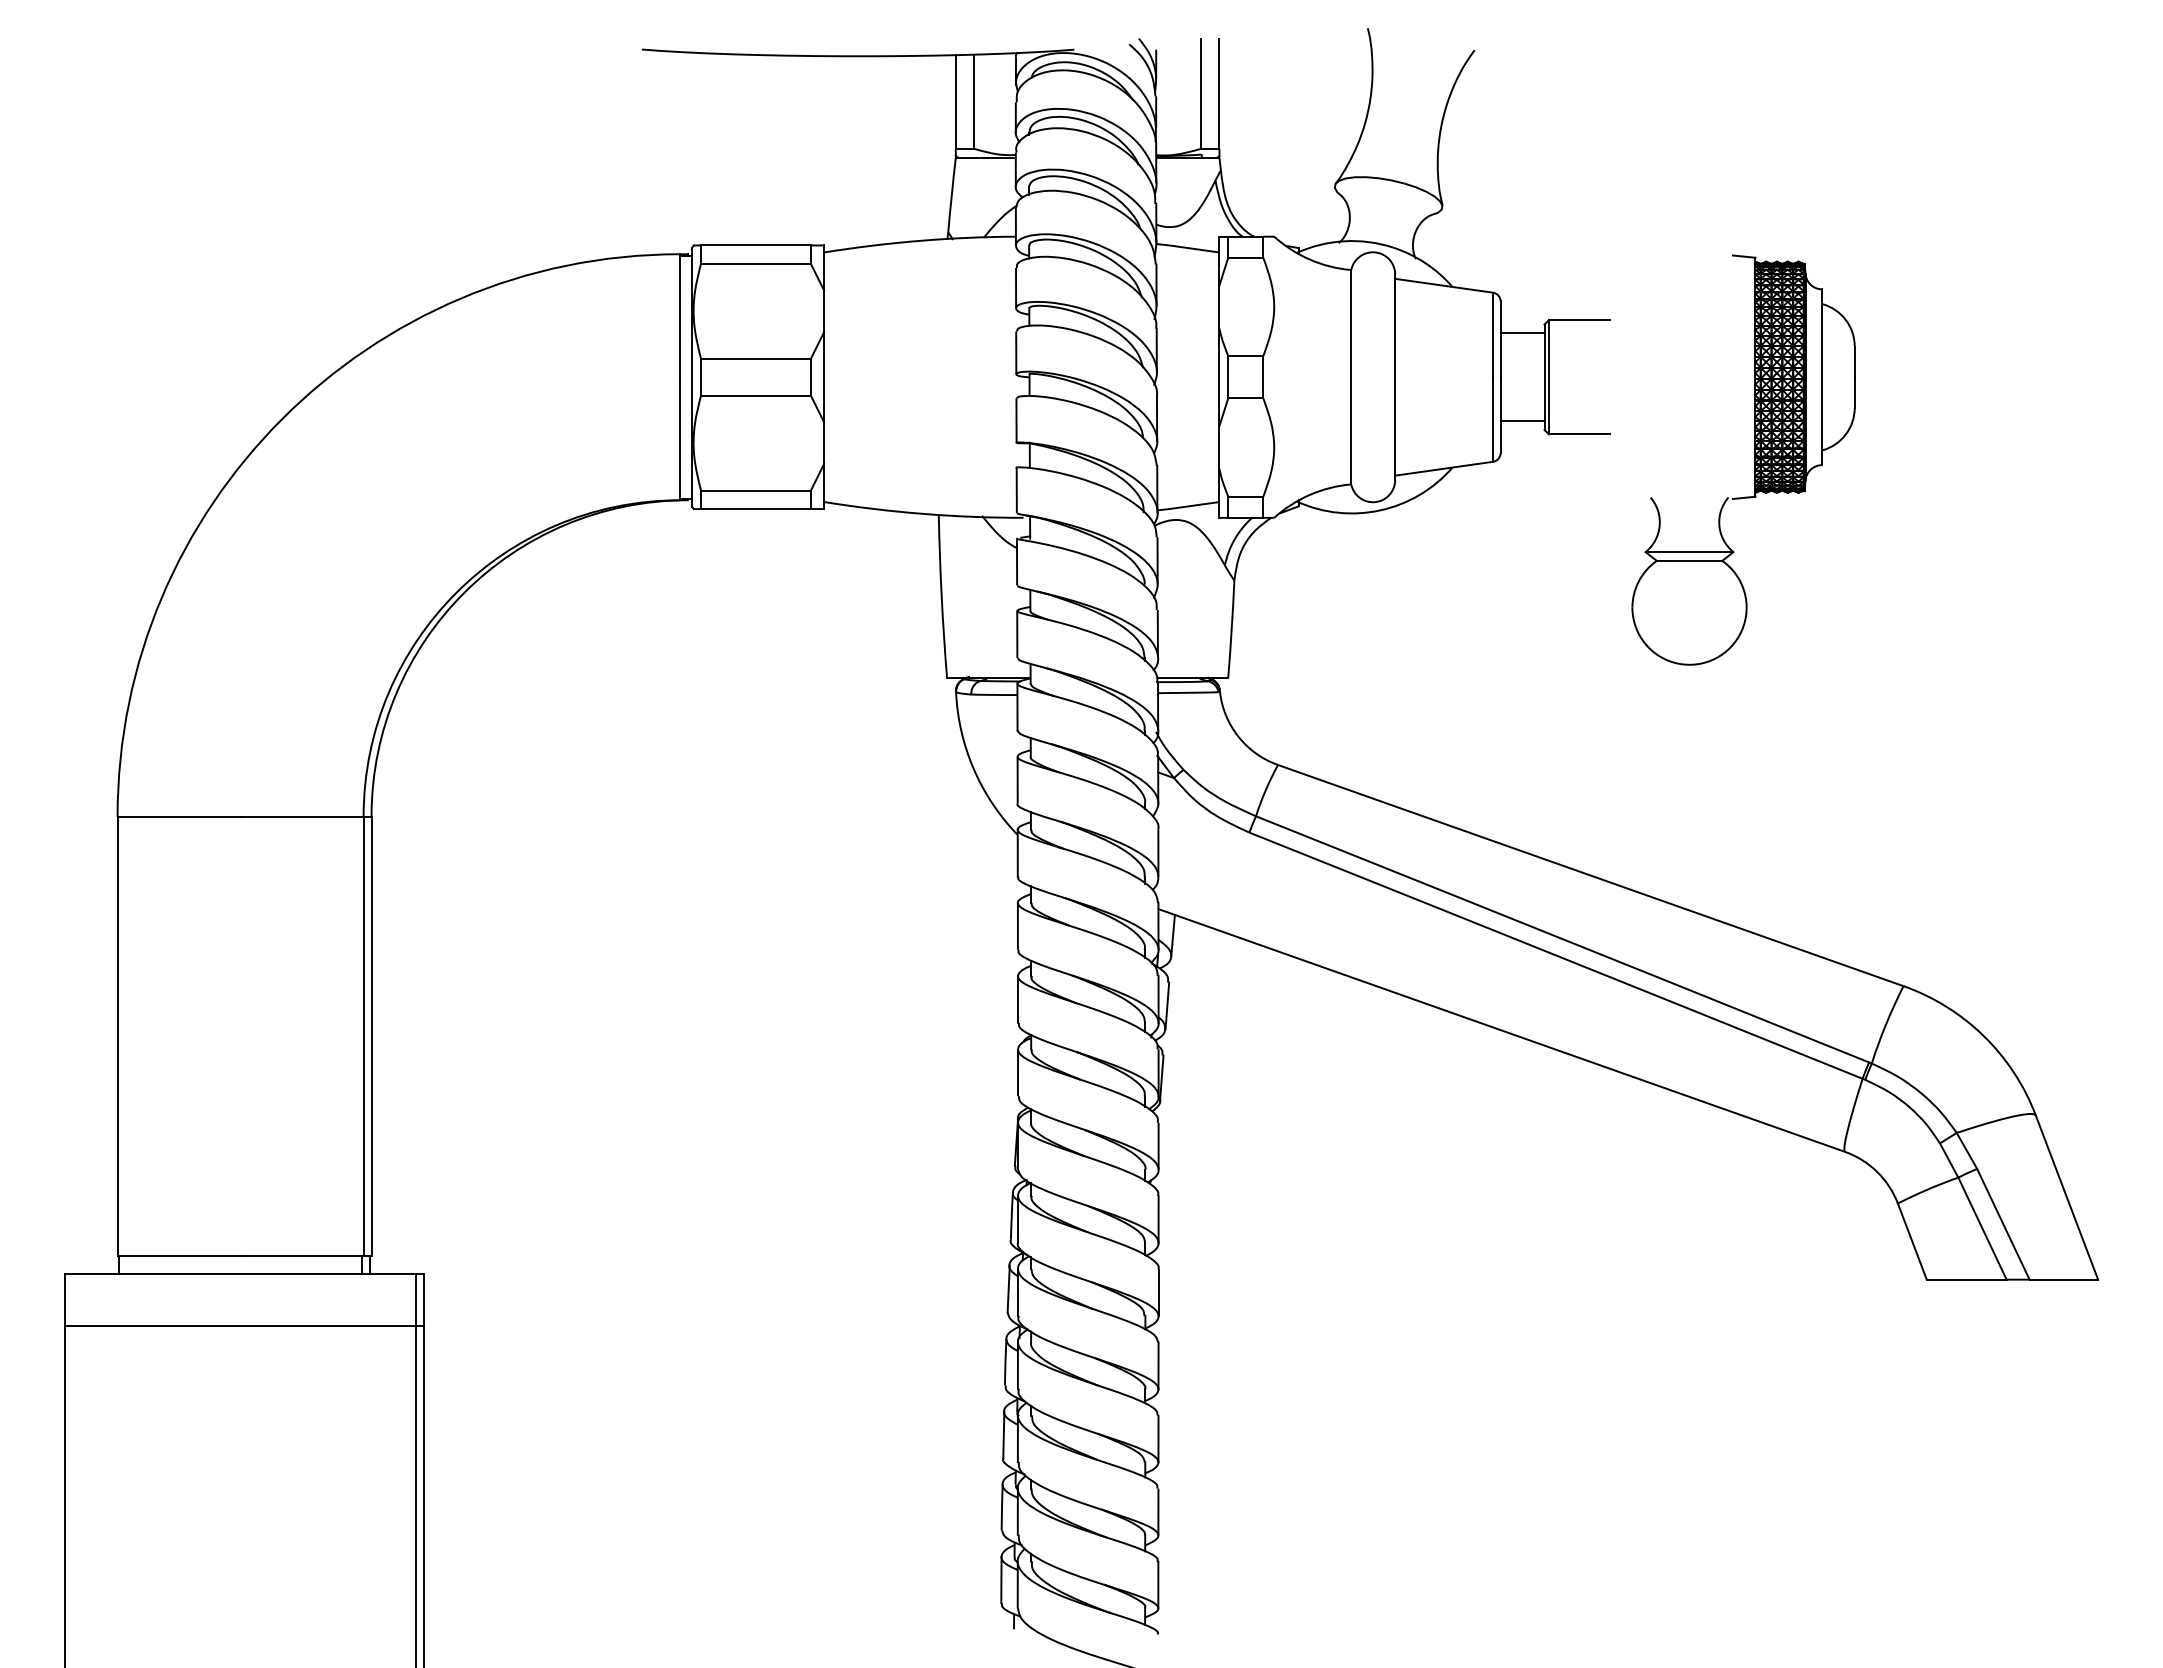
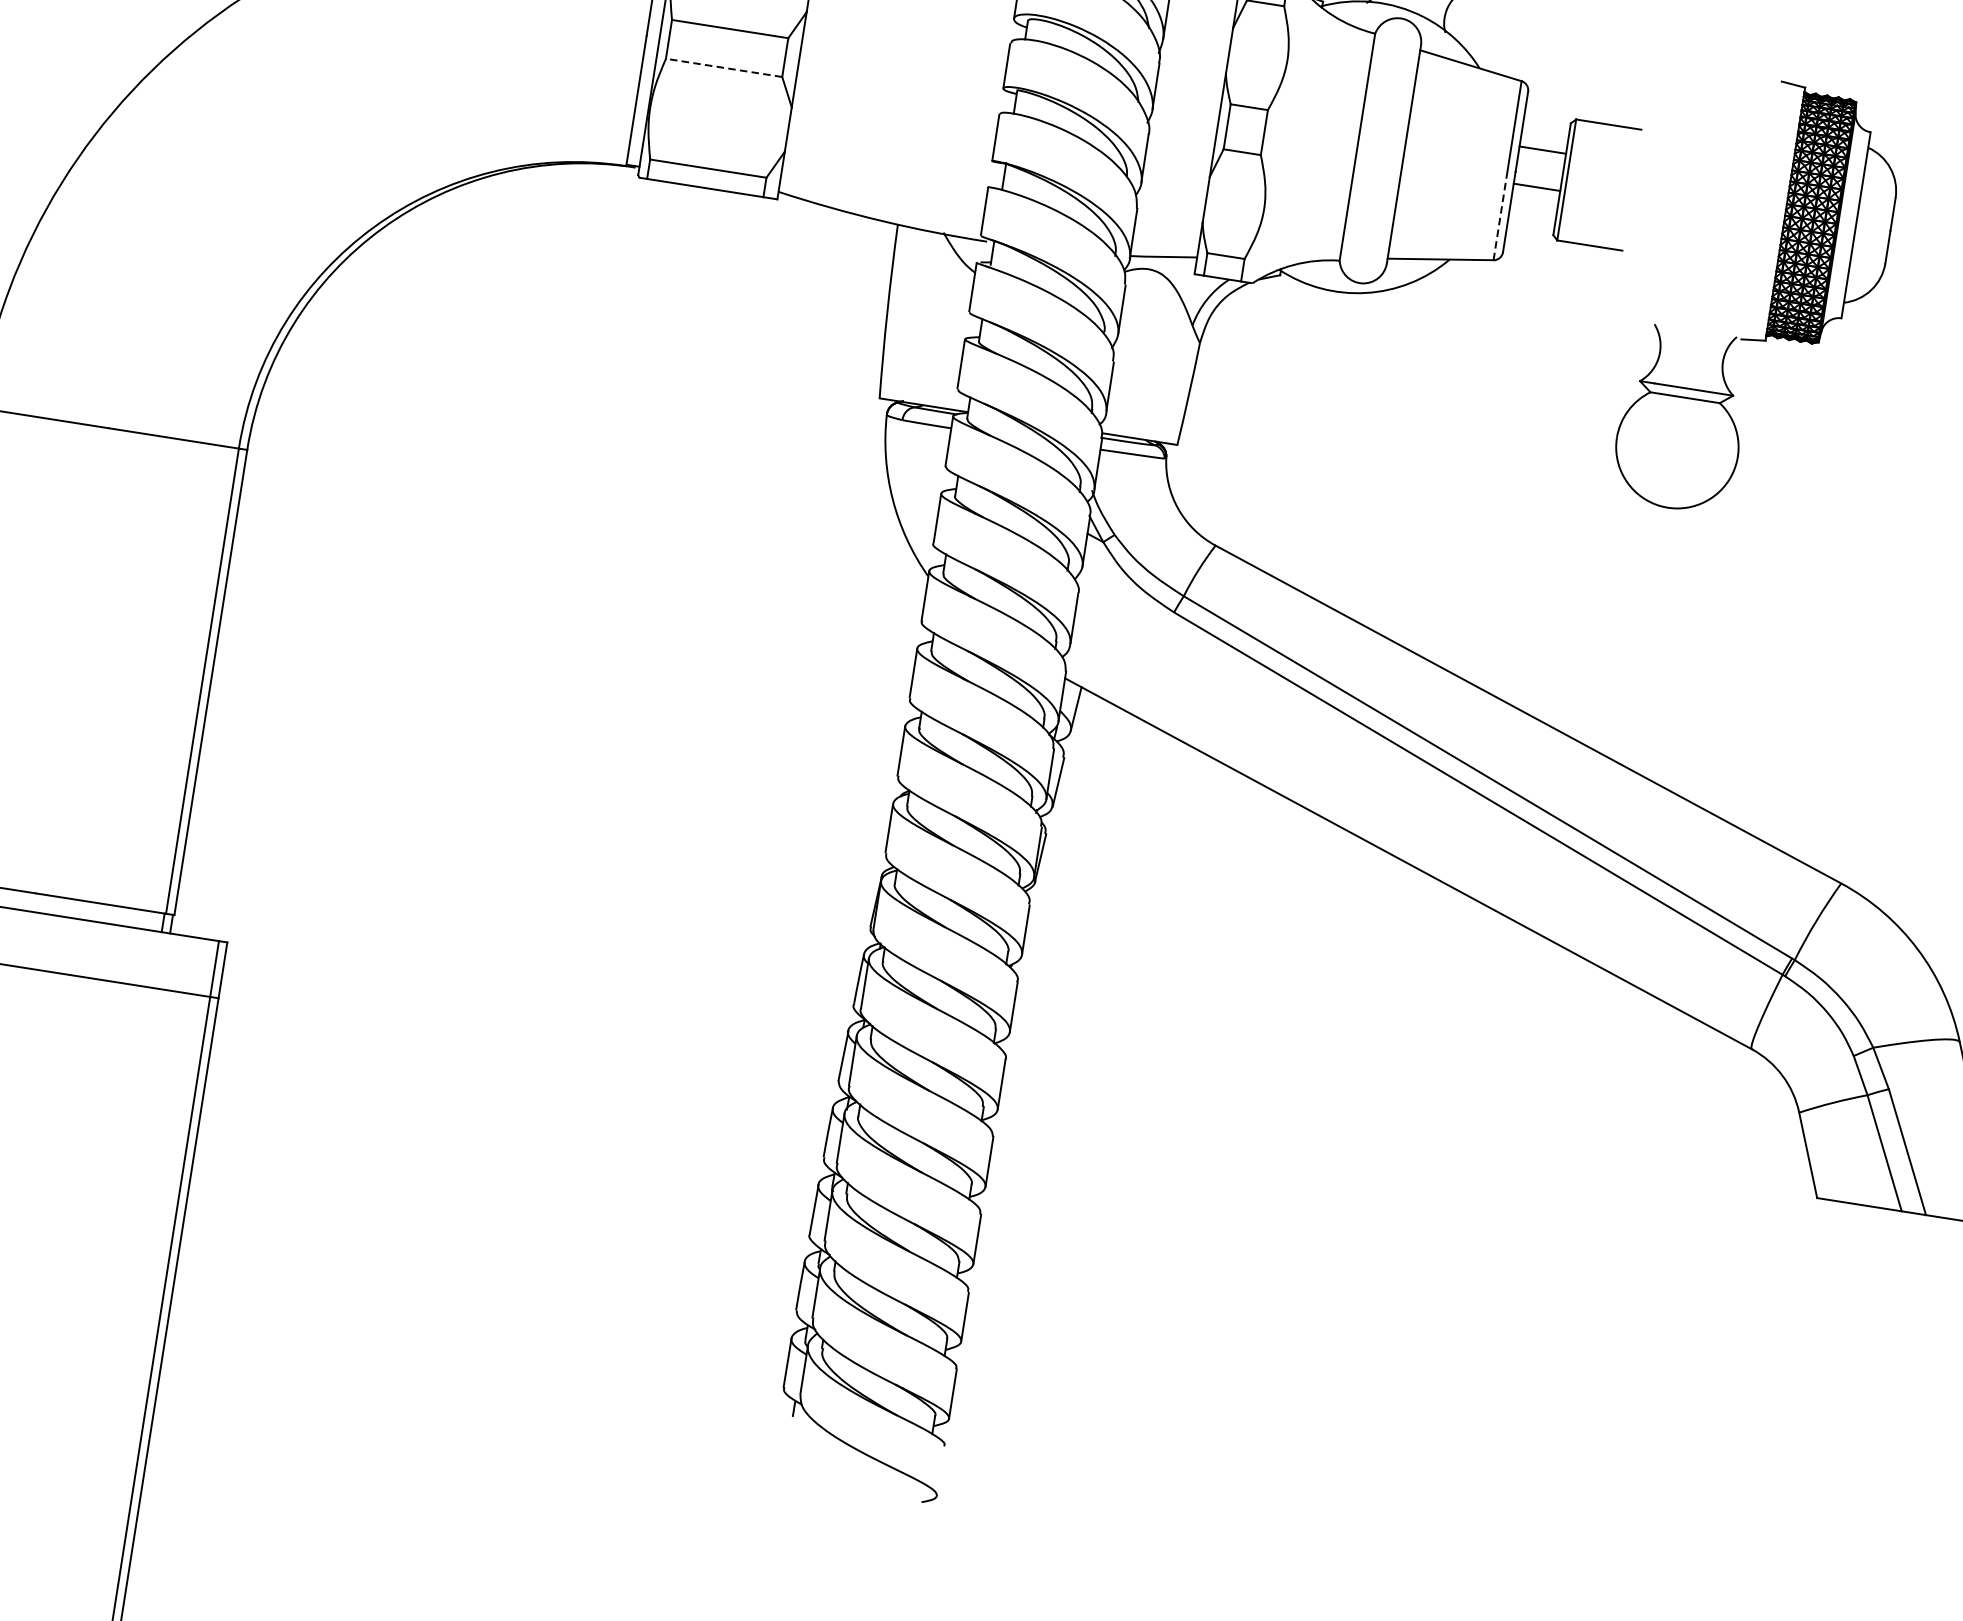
line: (1522, 333) -> (1536, 187), moved
line: (755, 395) -> (723, 67), solid -> dashed
line: (1493, 419) -> (1501, 215), solid -> dashed
line: (1522, 421) -> (1542, 150), moved

